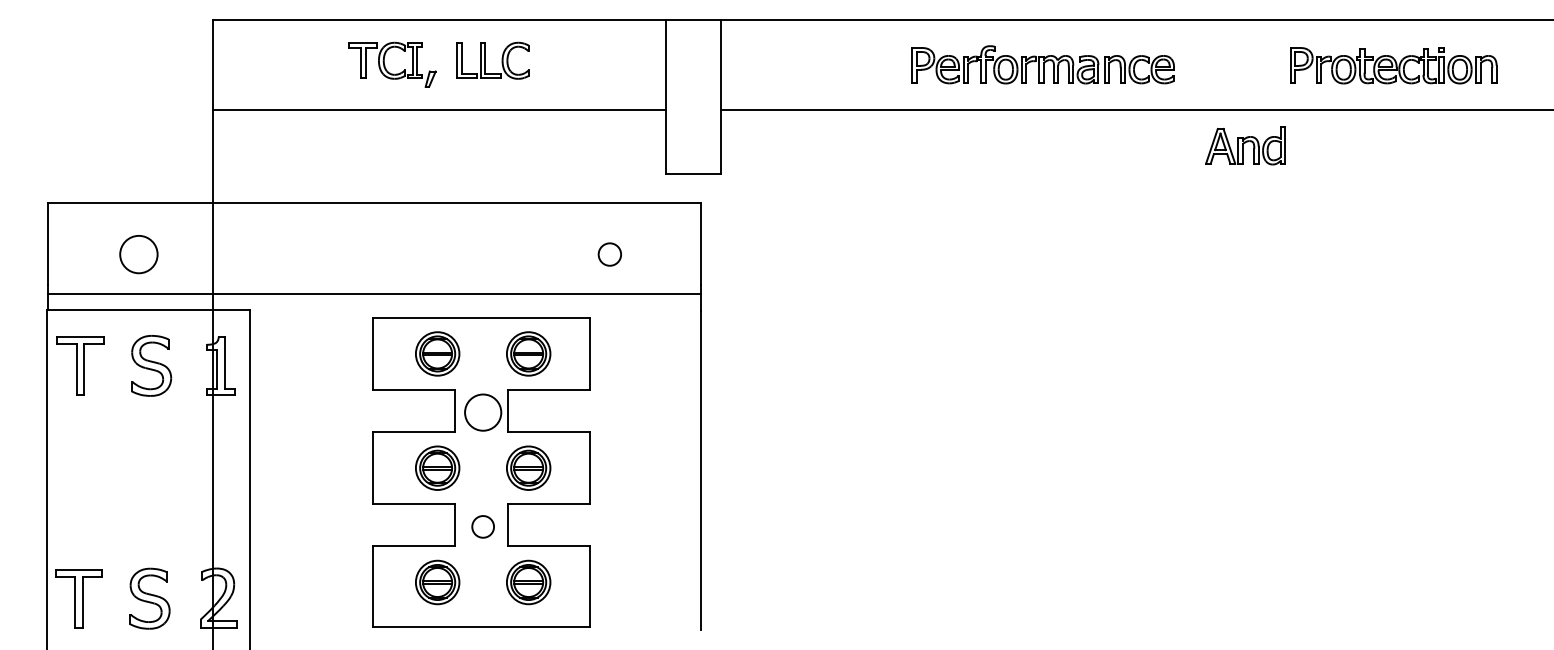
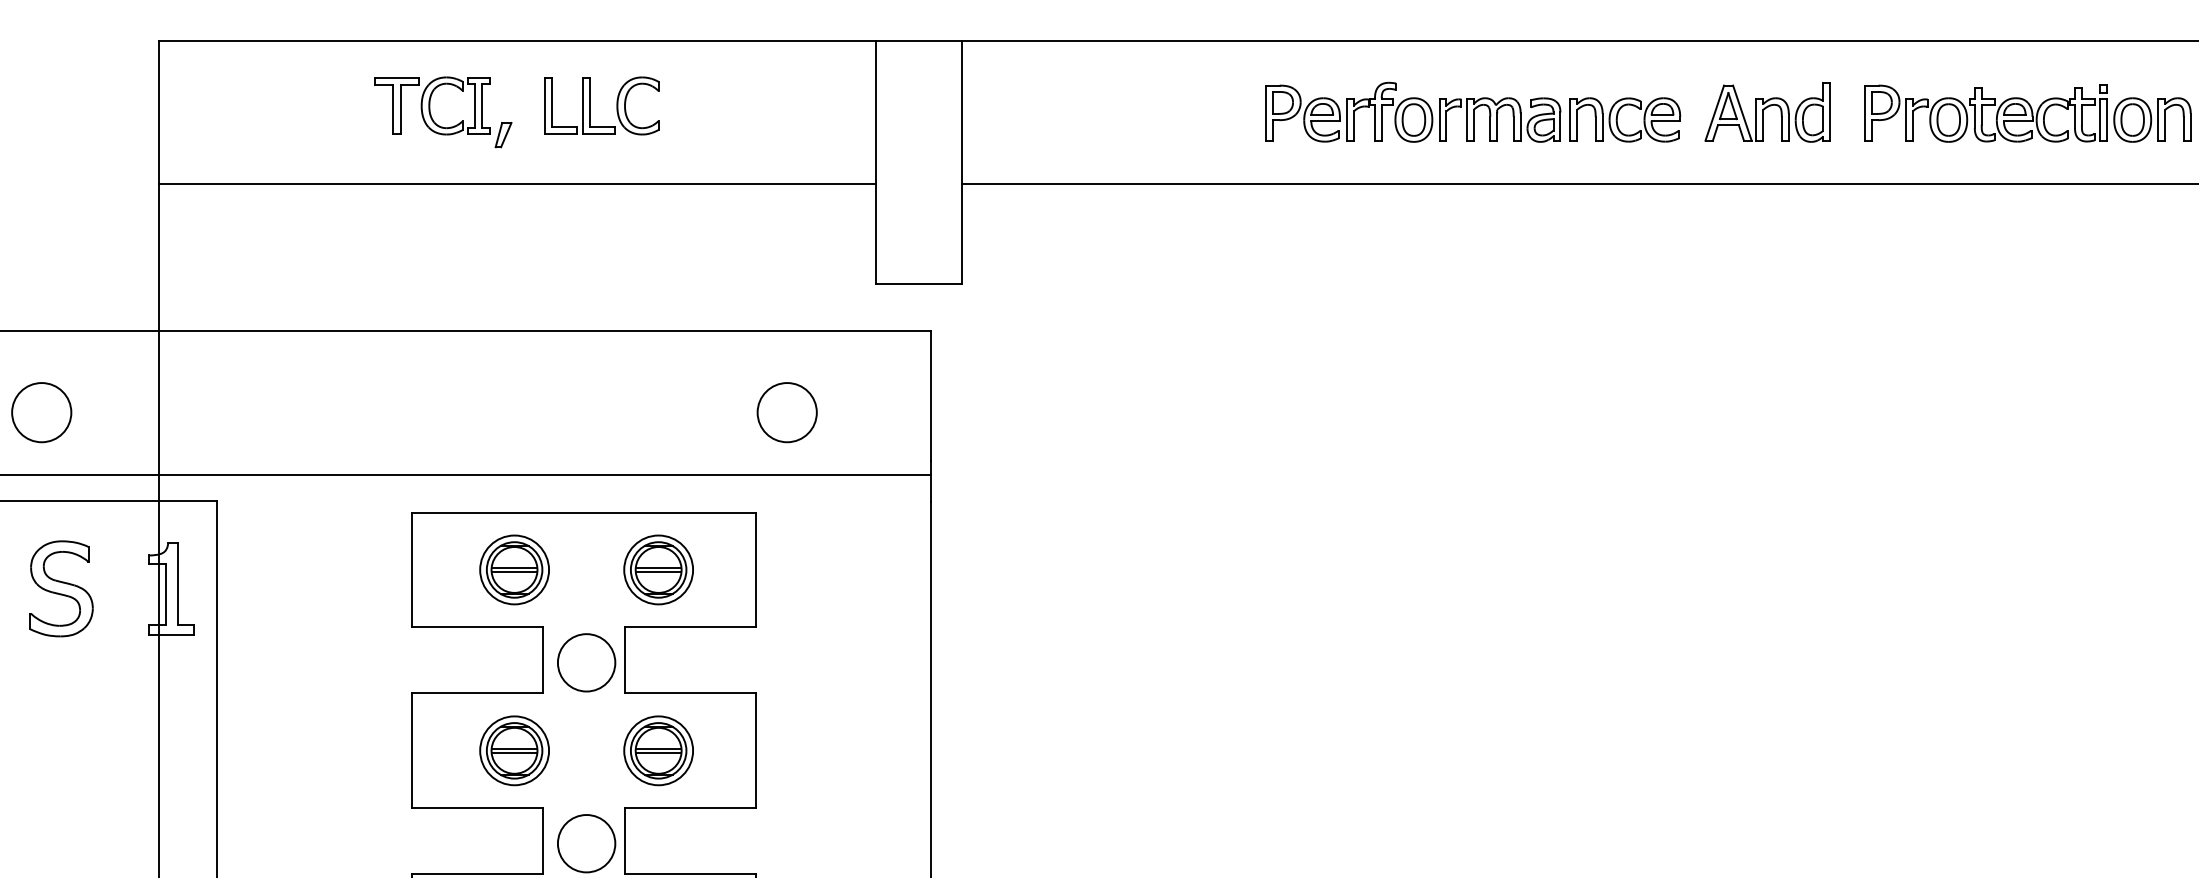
part: (1245, 145) -> (1767, 111), moved
circle: (609, 254) -> (786, 412), size x1.67
circle: (483, 526) -> (587, 843), size x1.67

